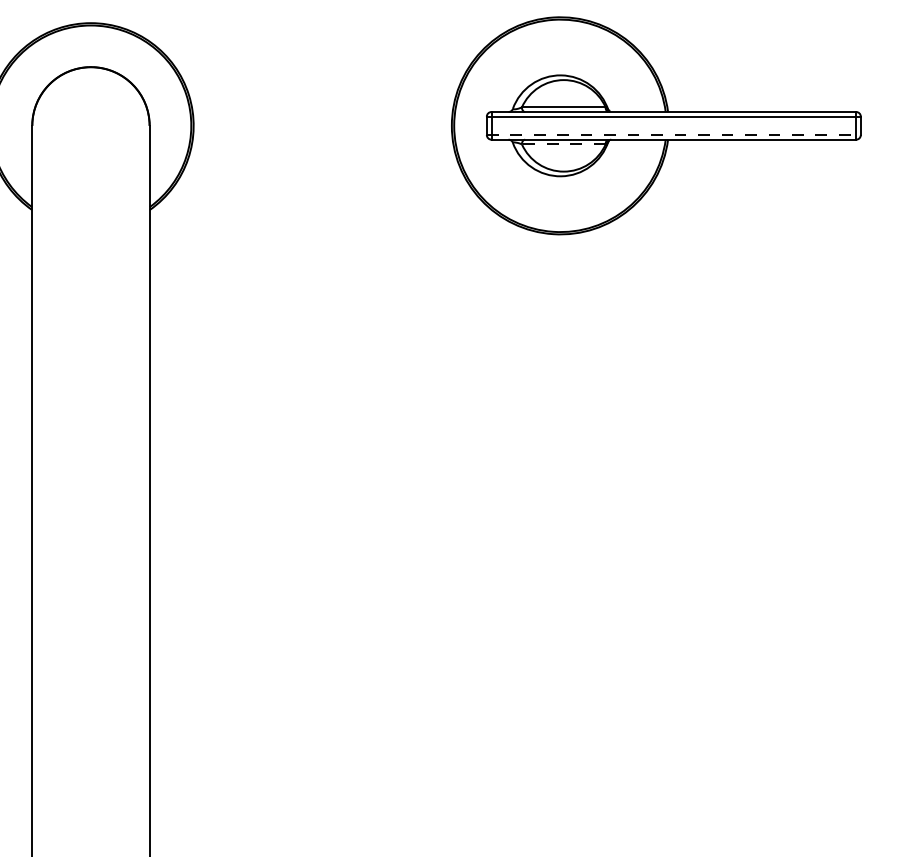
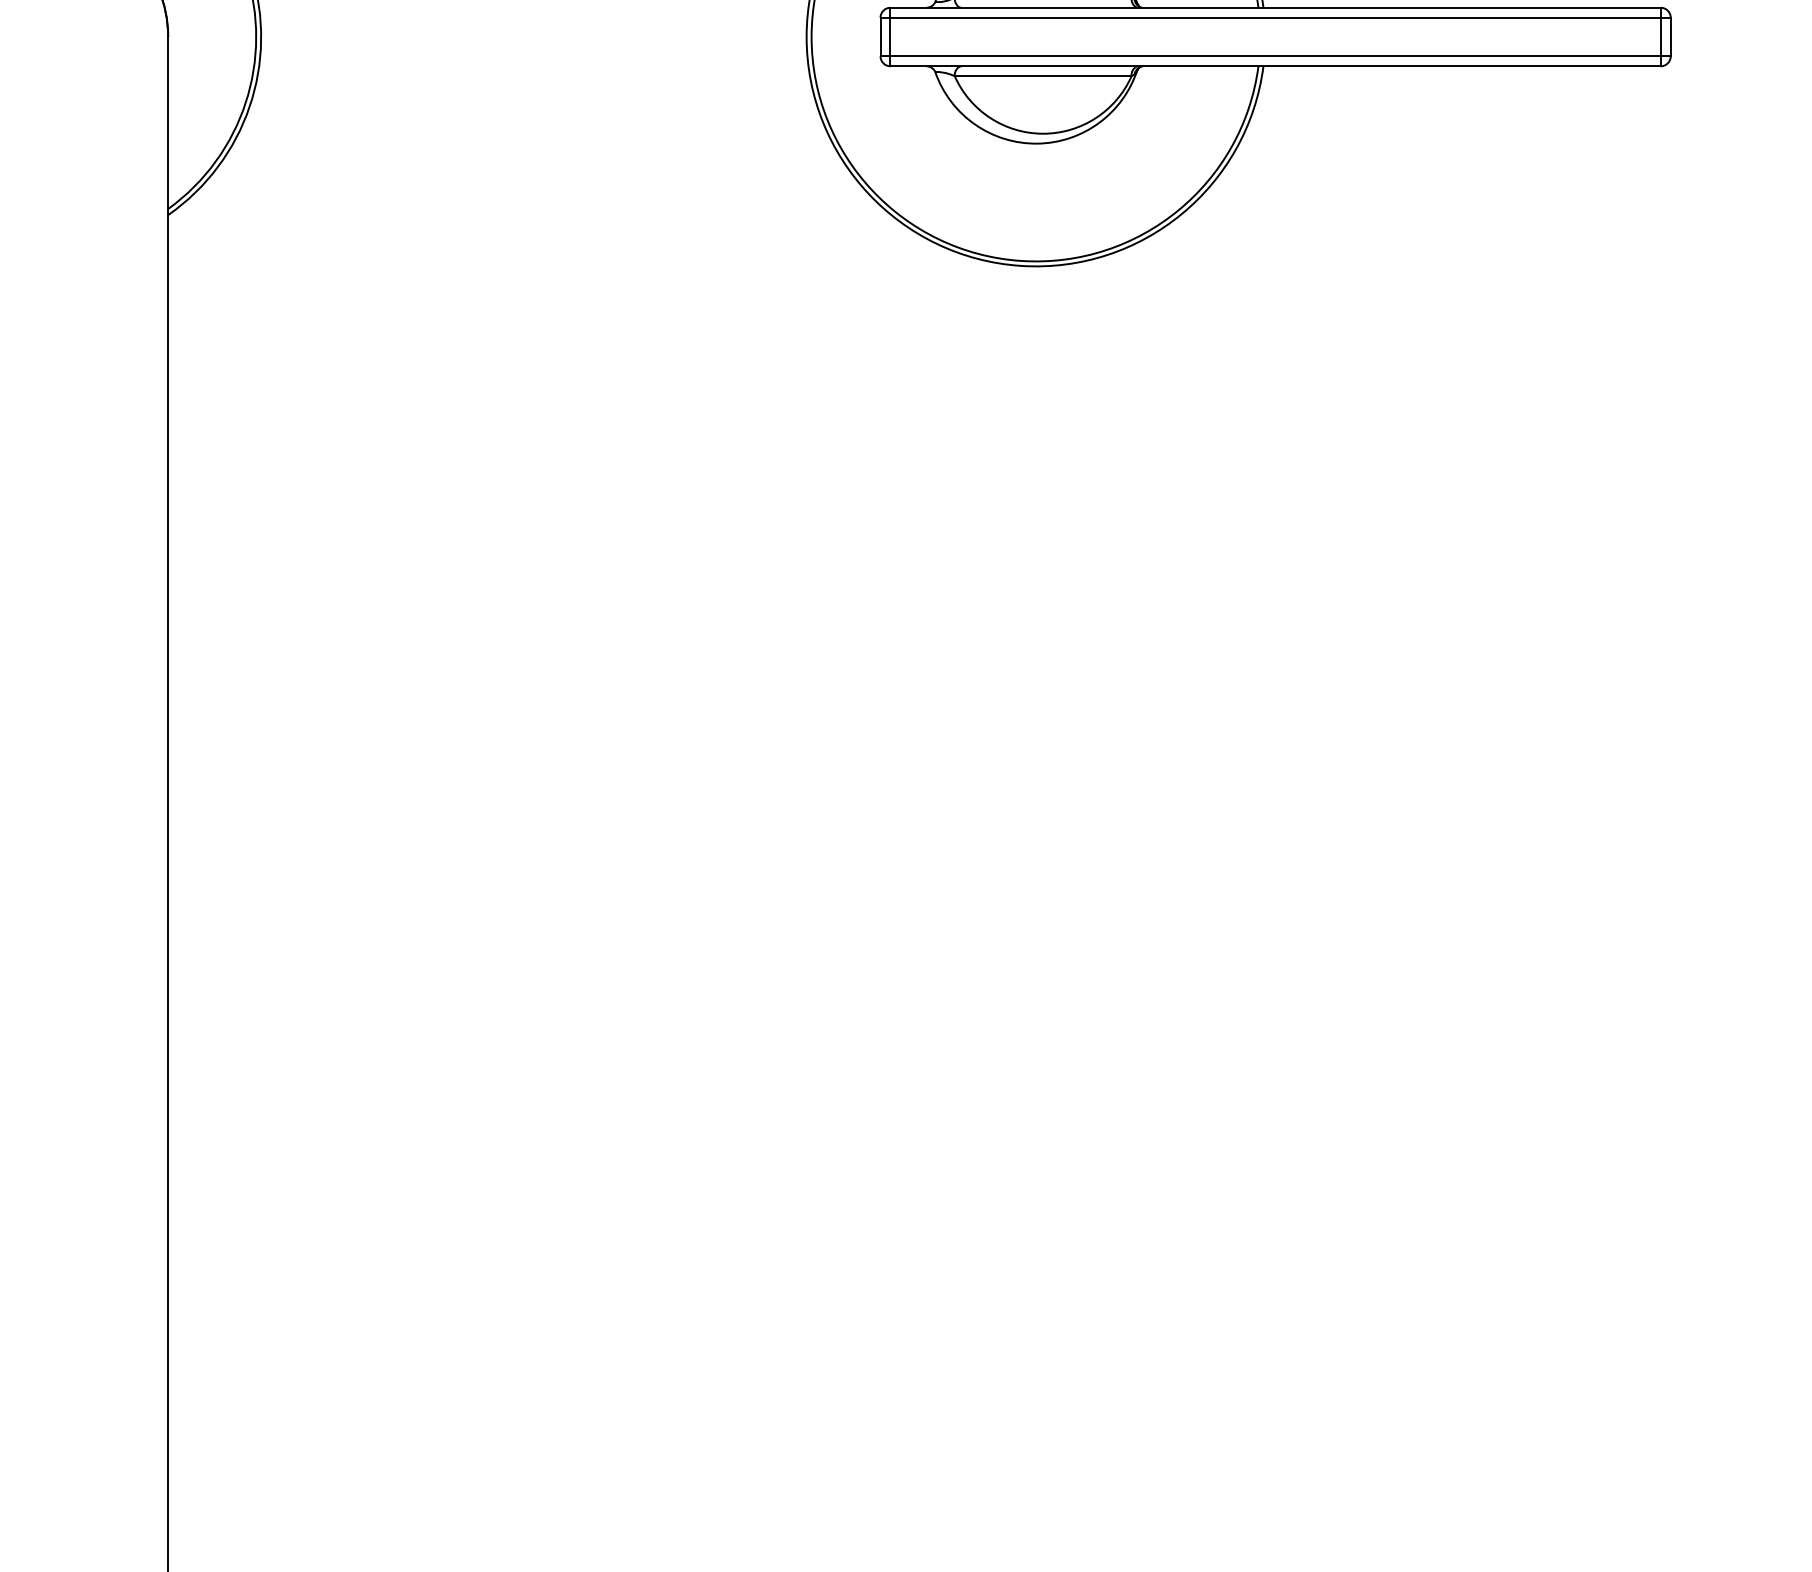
line: (674, 135) -> (1277, 57), dashed -> solid
line: (563, 144) -> (1042, 76), dashed -> solid

